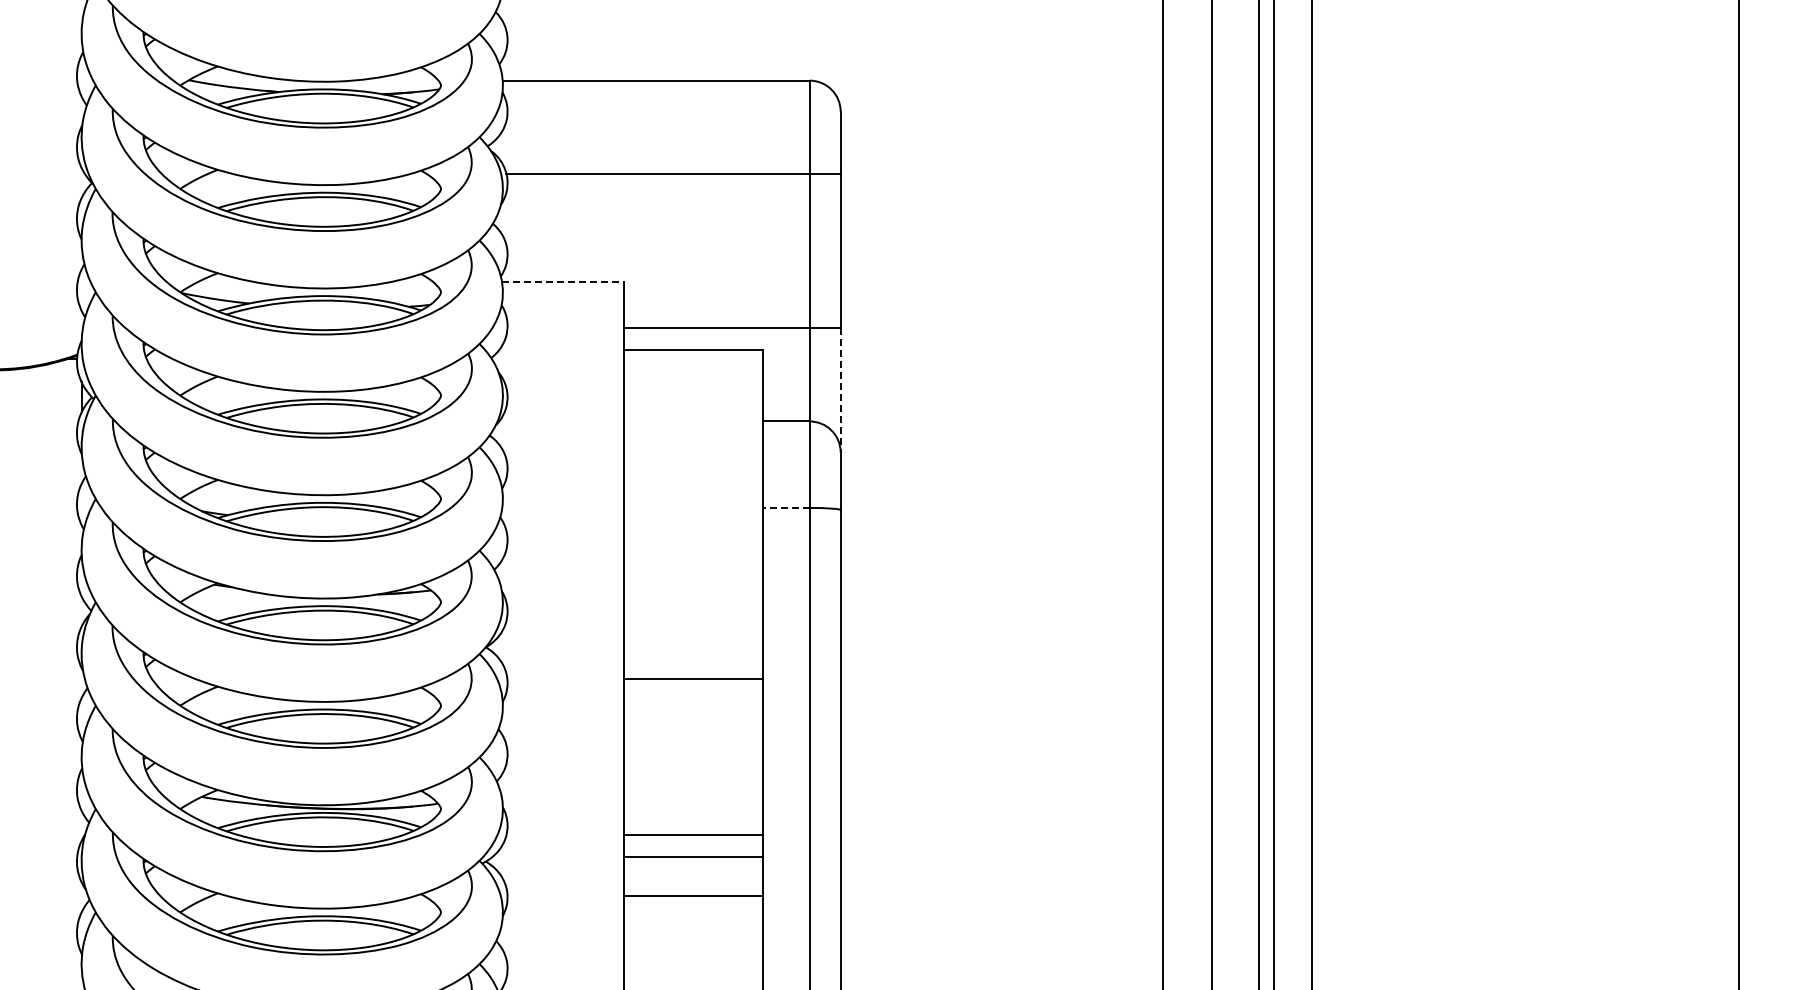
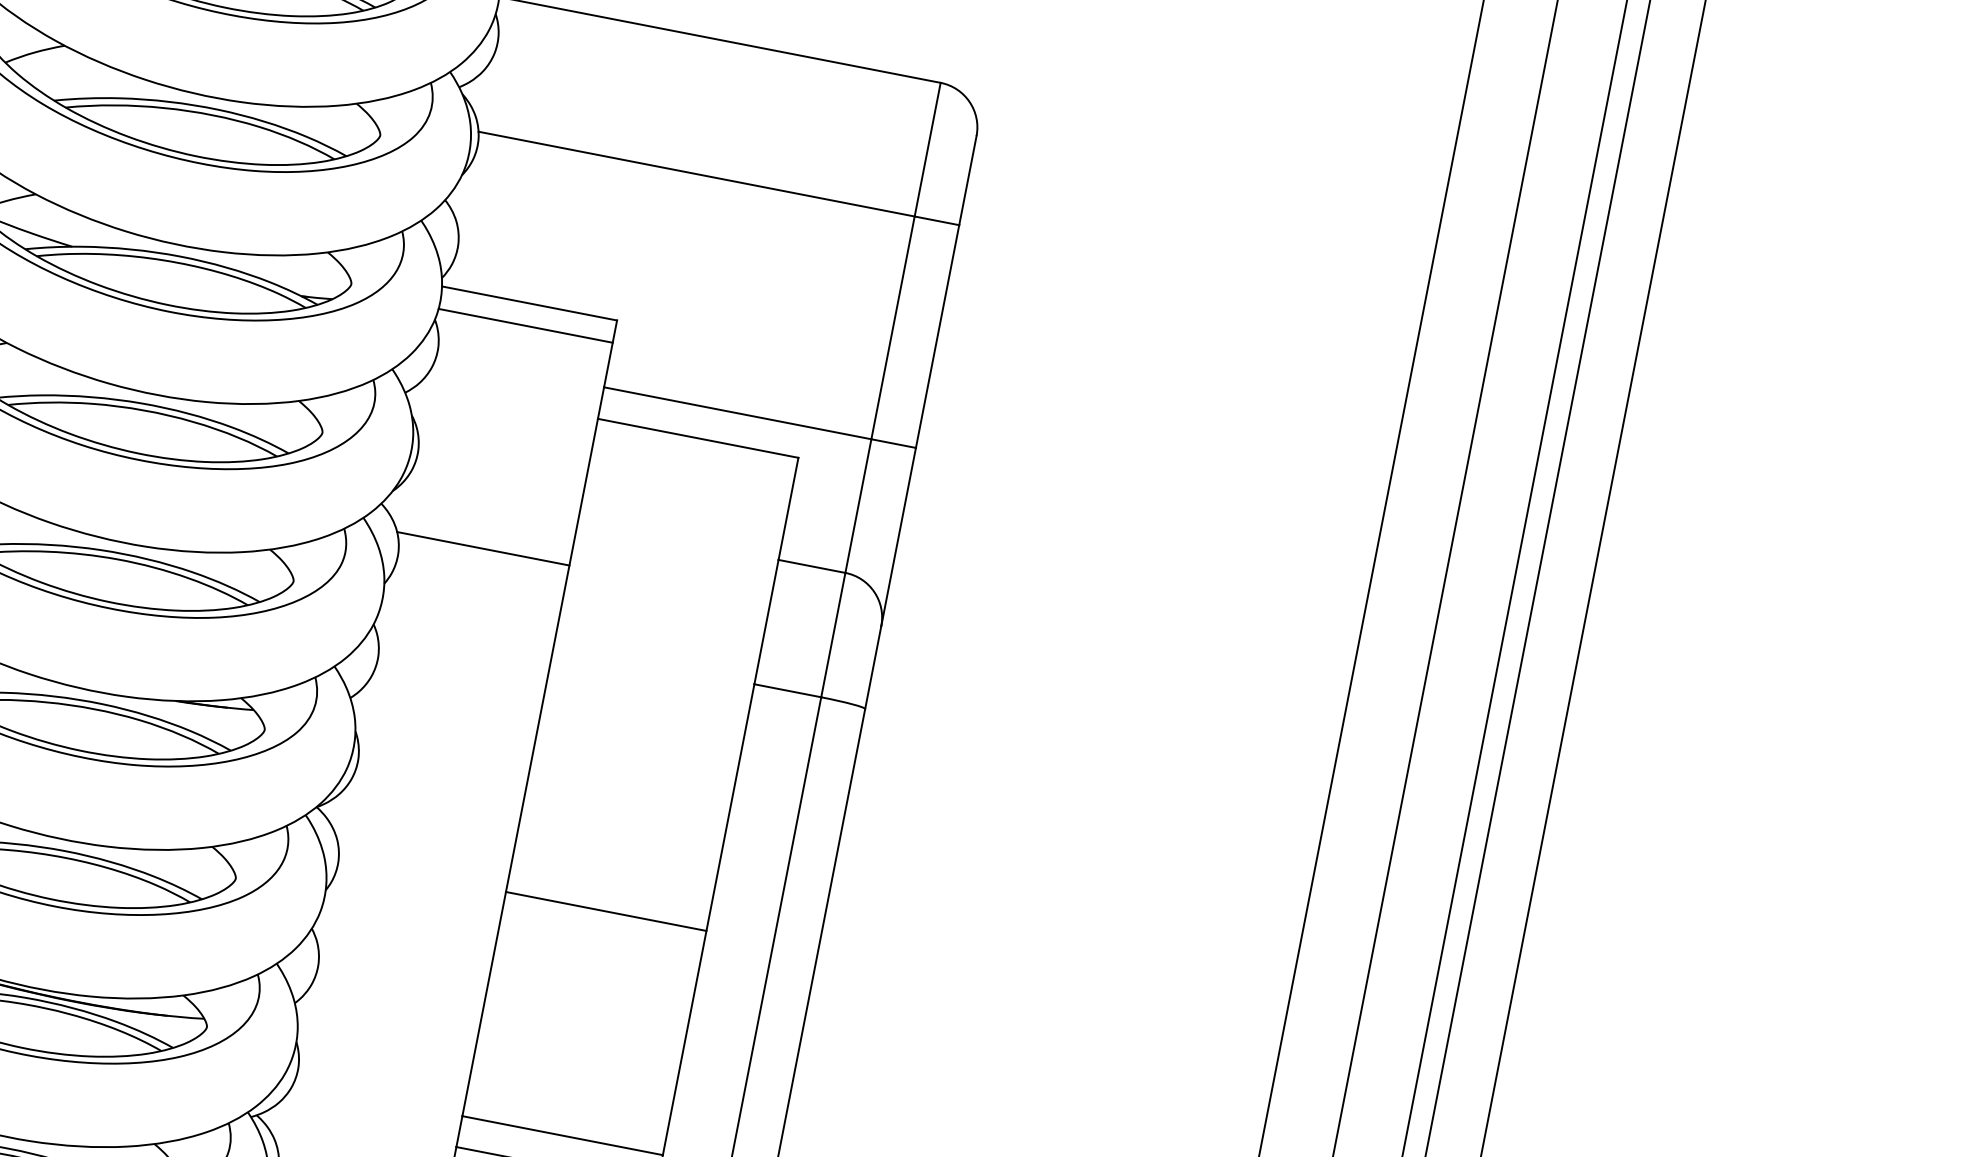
line: (562, 282) -> (528, 304), dashed -> solid
line: (562, 297) -> (524, 325), added
line: (840, 390) -> (898, 537), dashed -> solid
line: (563, 452) -> (482, 548), added
line: (785, 507) -> (786, 689), dashed -> solid

